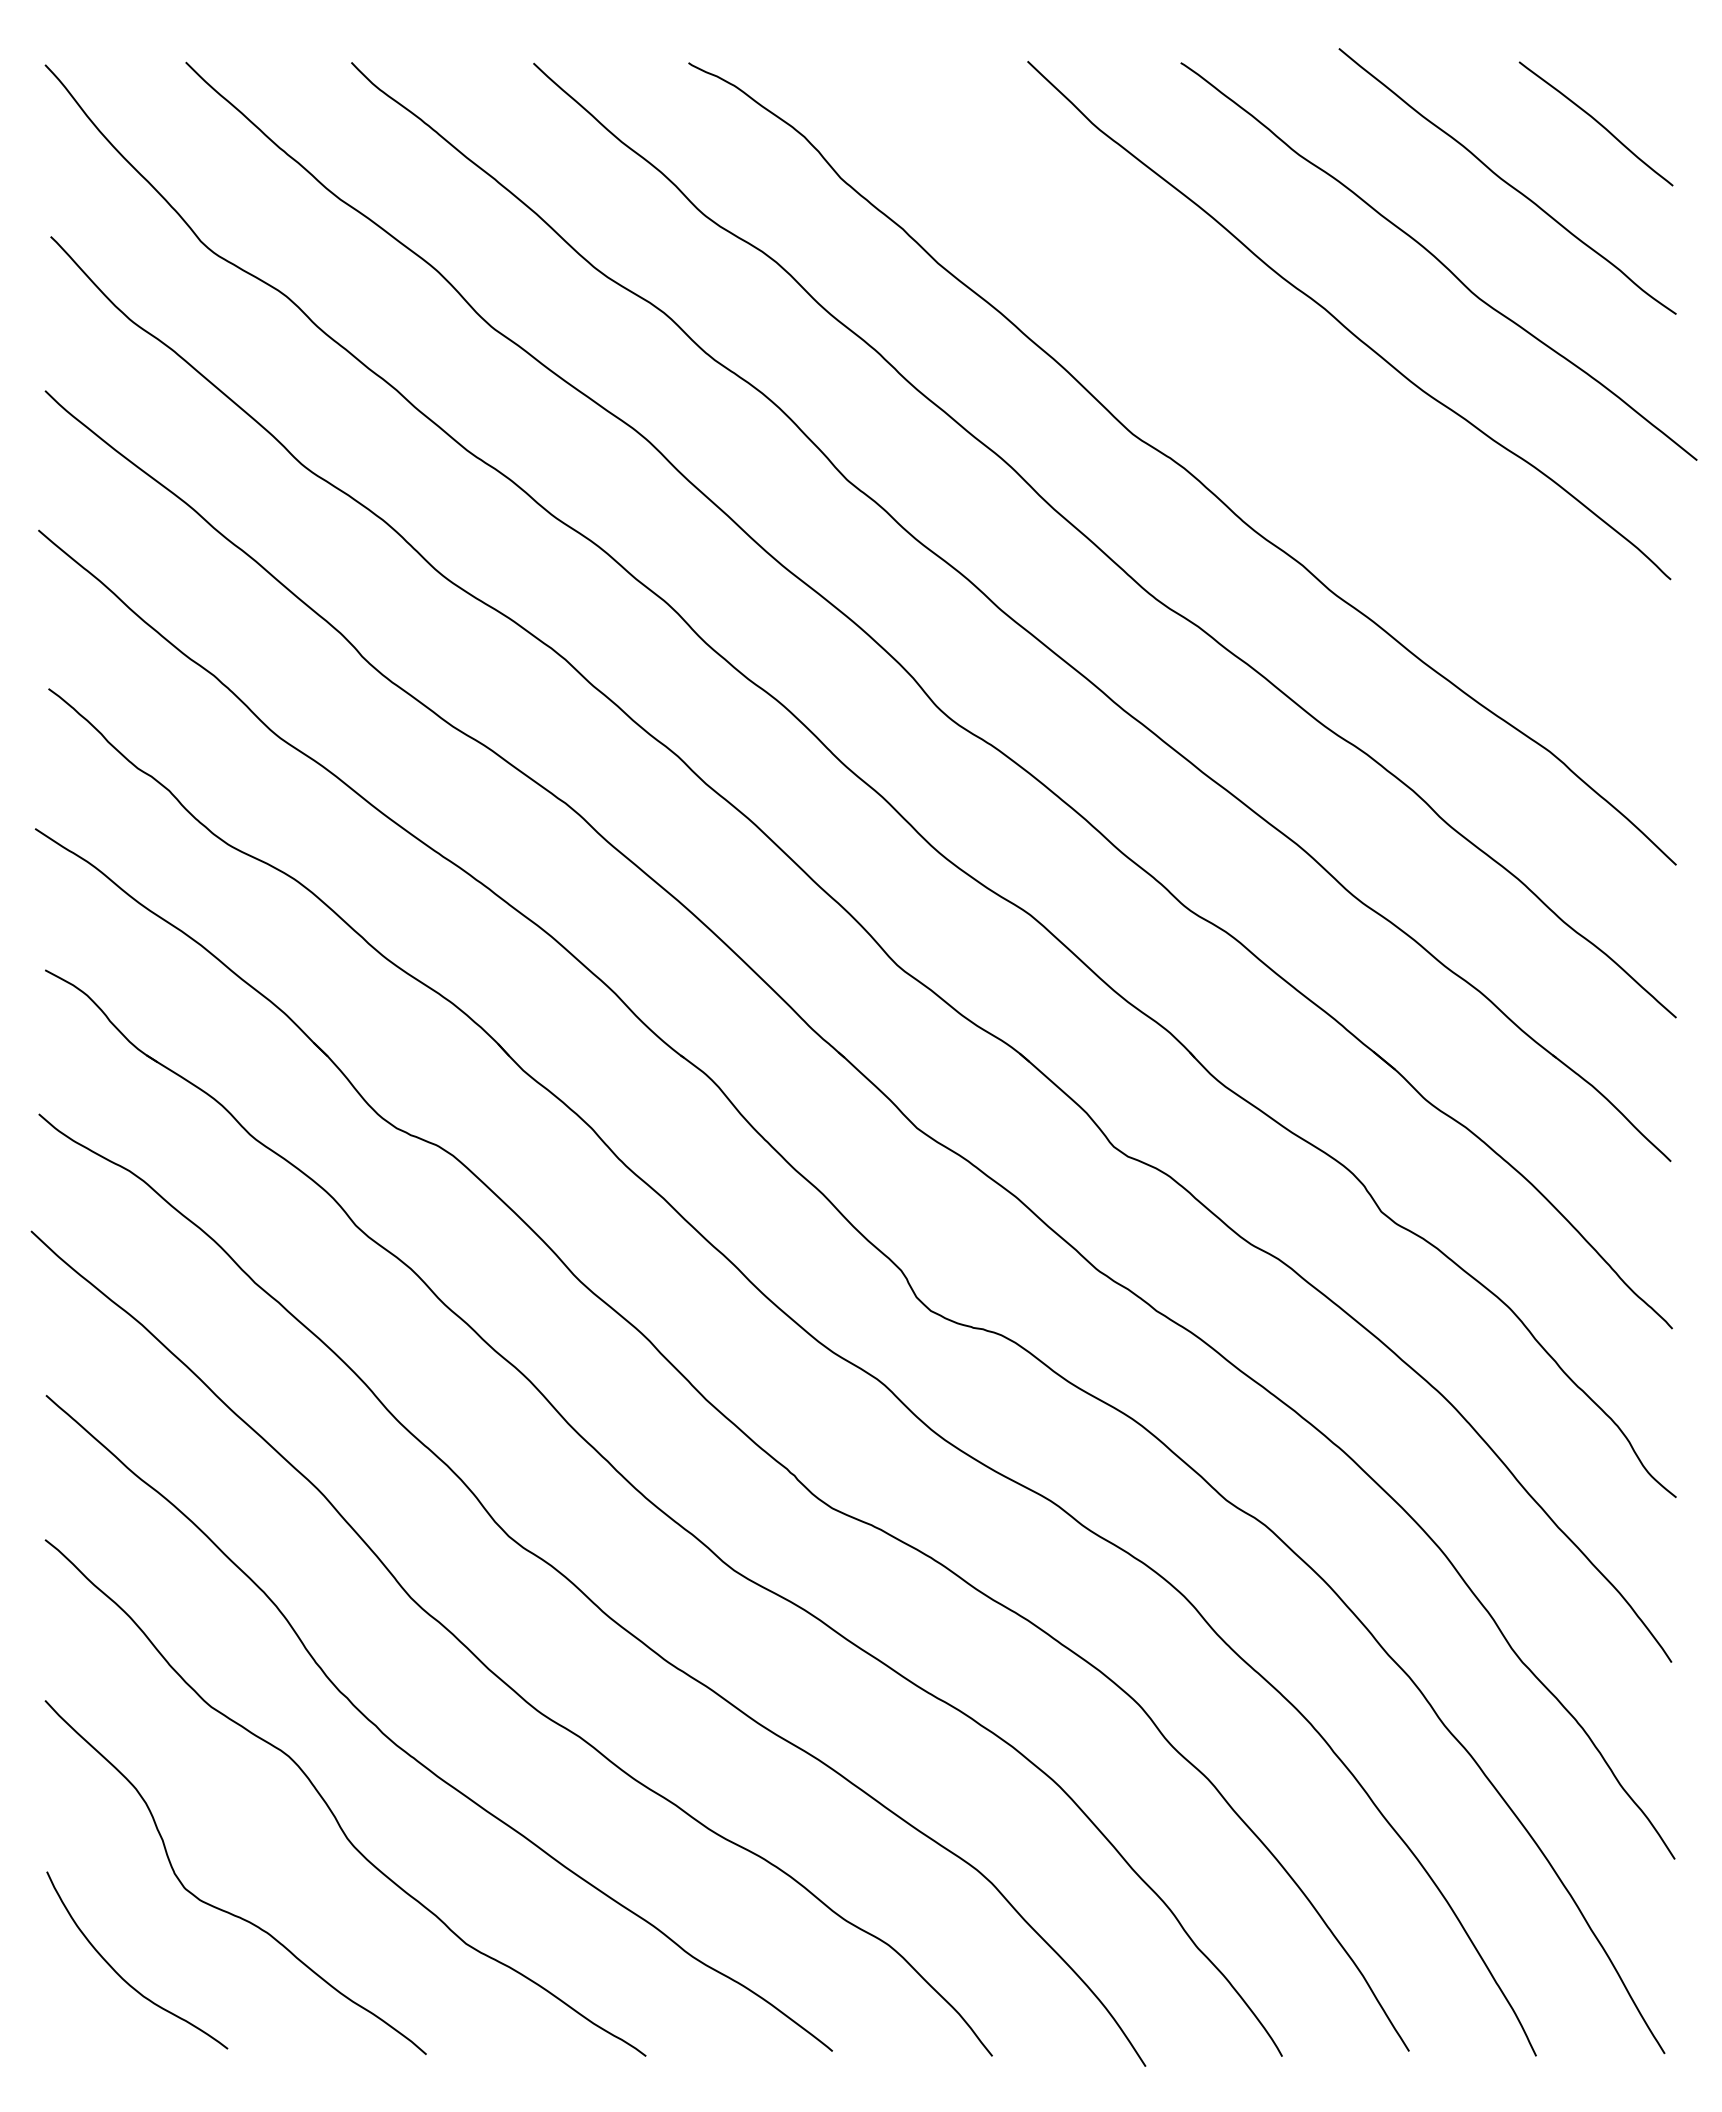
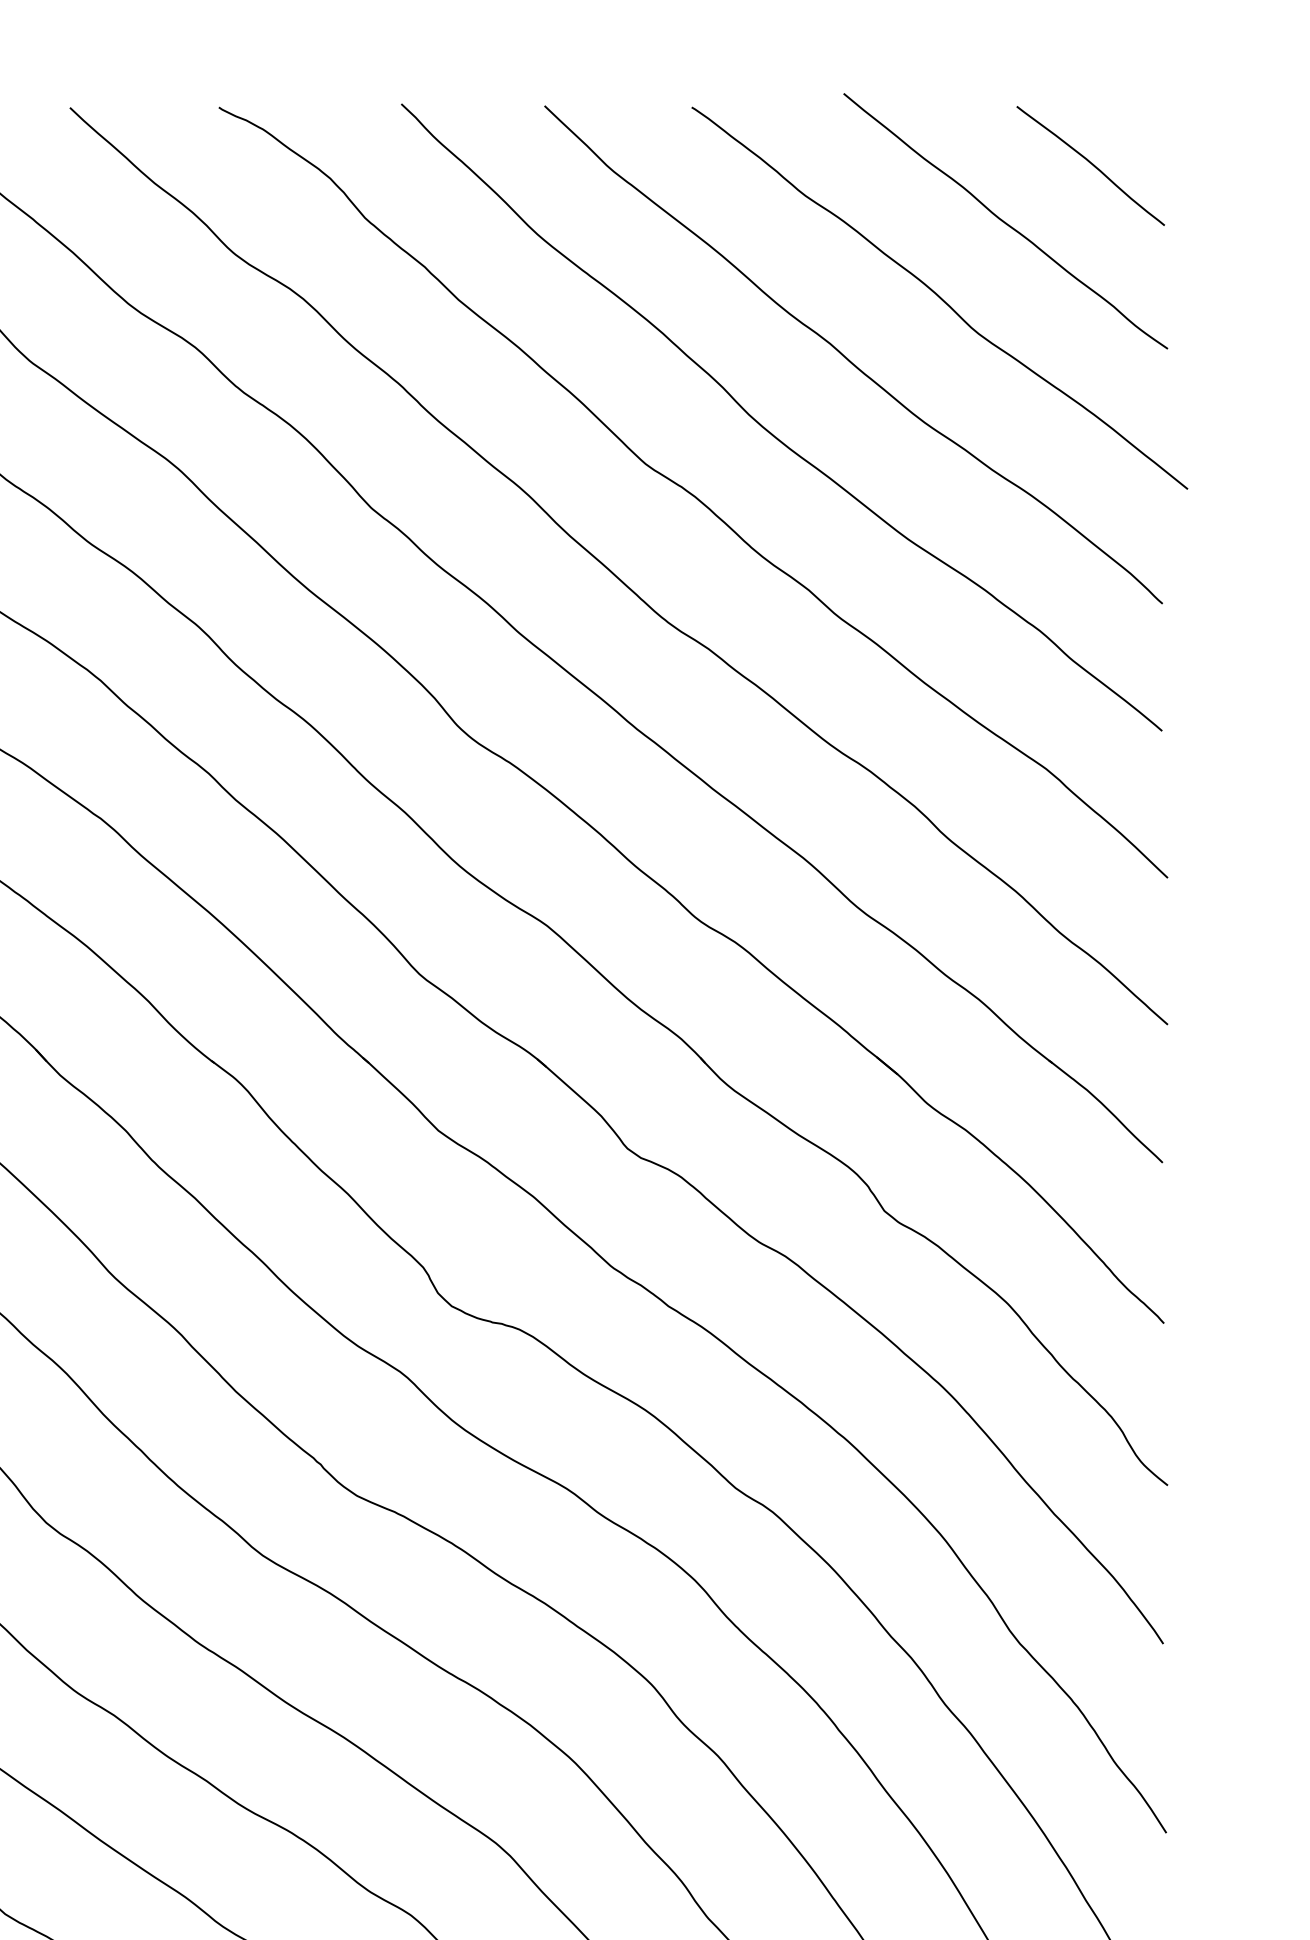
curve: (1261, 399) -> (769, 430), added

